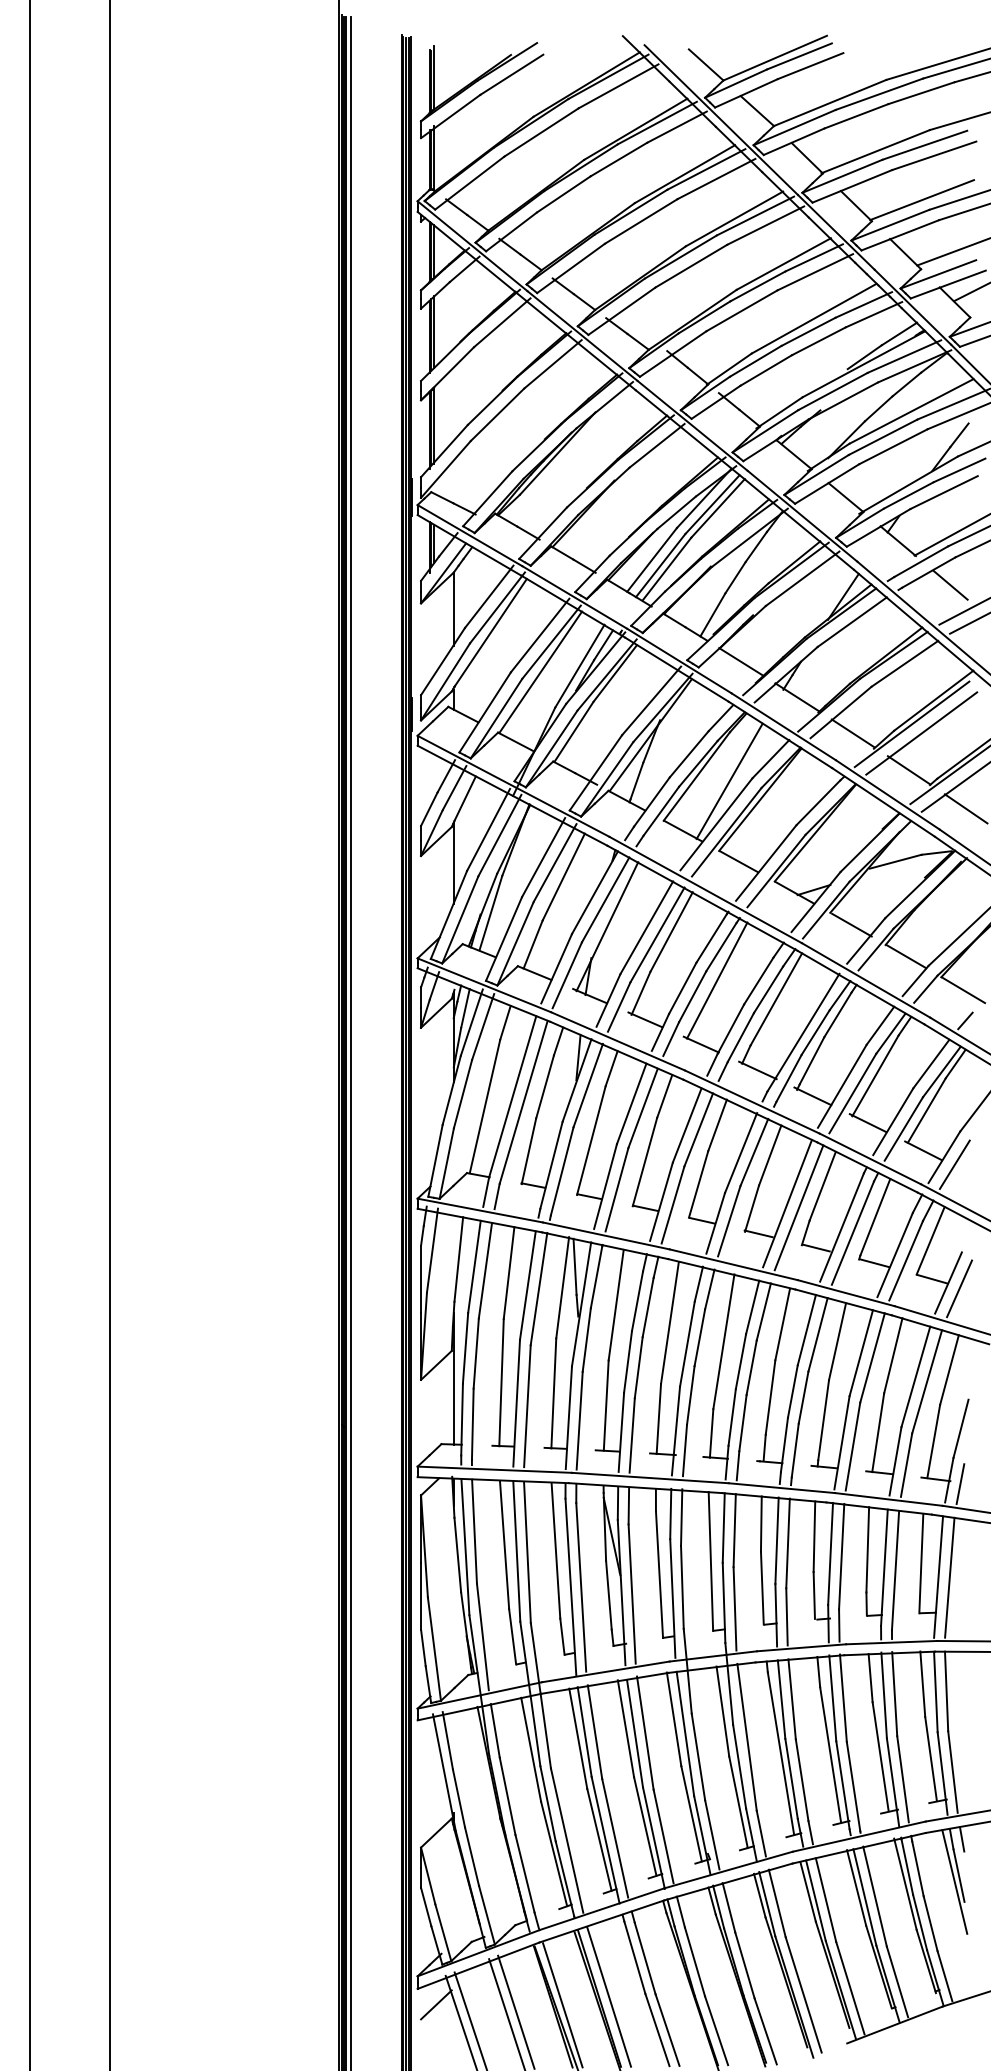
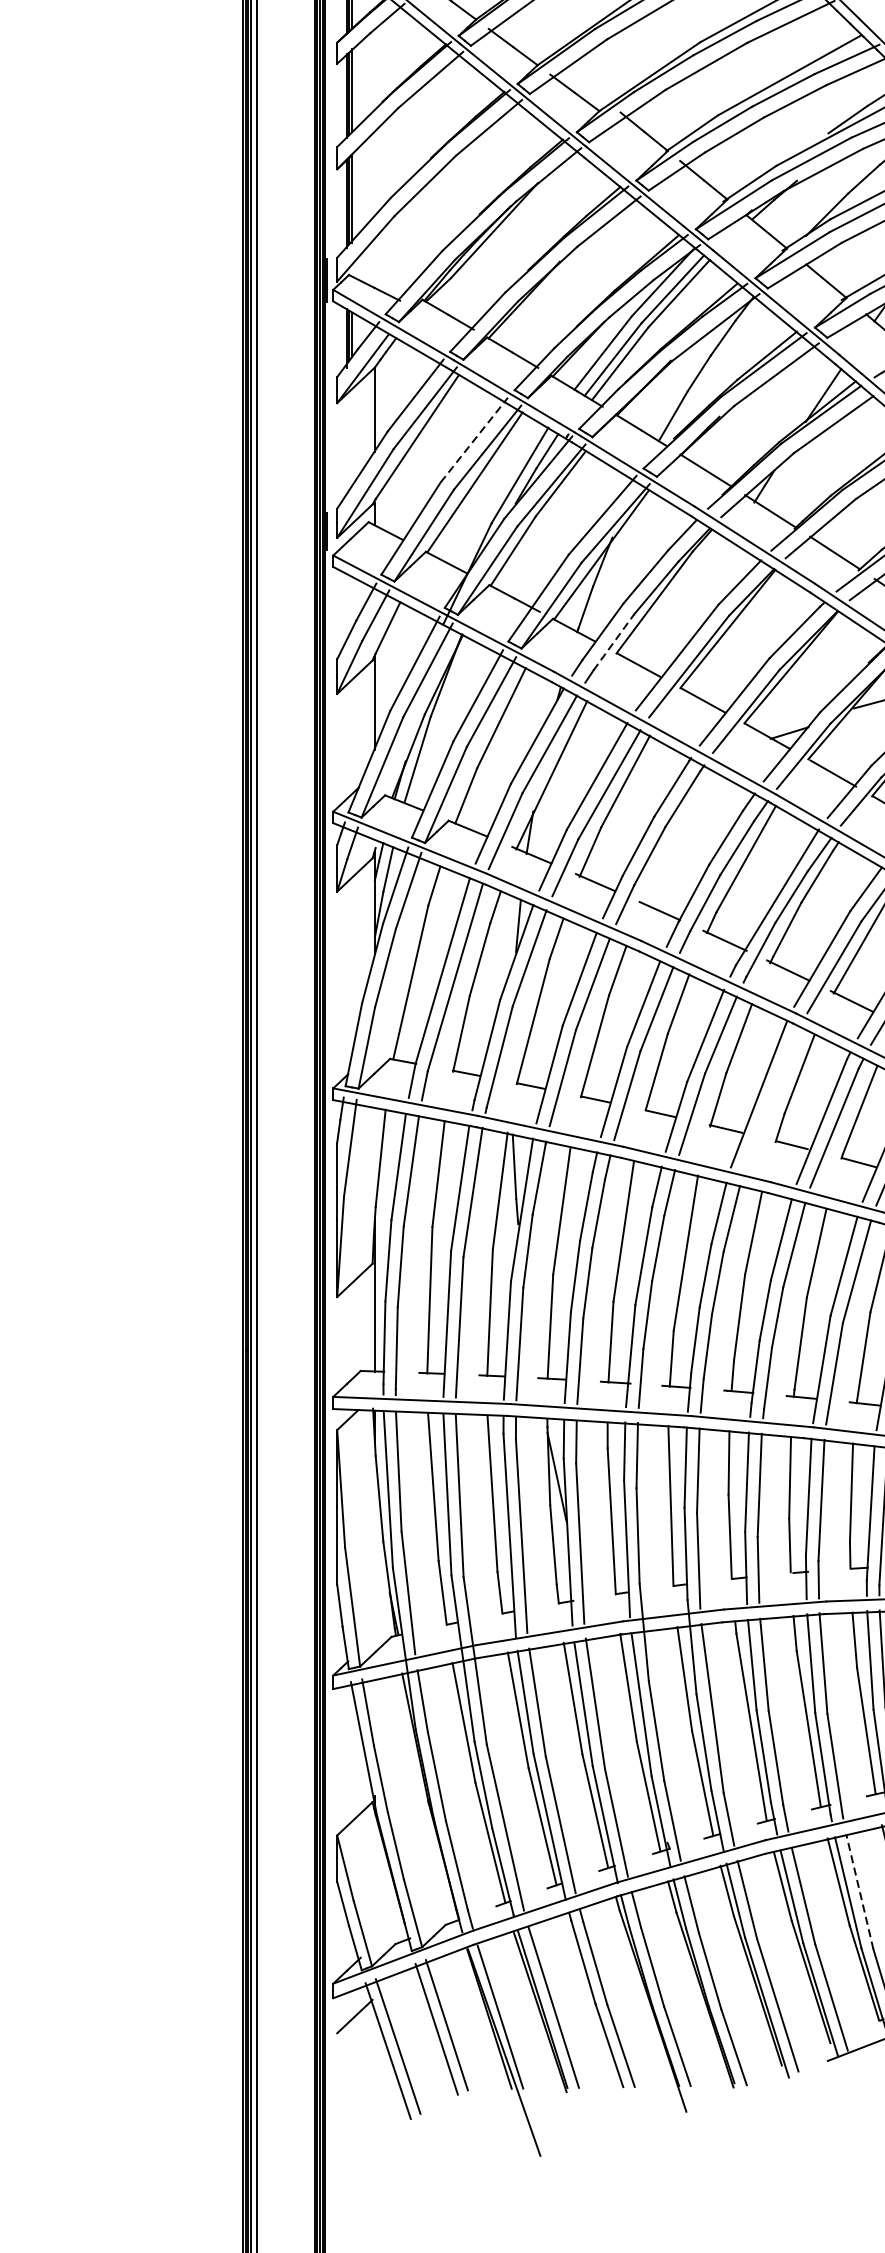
line: (540, 635) -> (474, 440), solid -> dashed
line: (729, 781) -> (692, 608), removed
line: (661, 810) -> (614, 641), solid -> dashed
line: (717, 980) -> (678, 837), removed
line: (798, 1207) -> (771, 1098), removed
line: (874, 1896) -> (859, 1891), solid -> dashed

